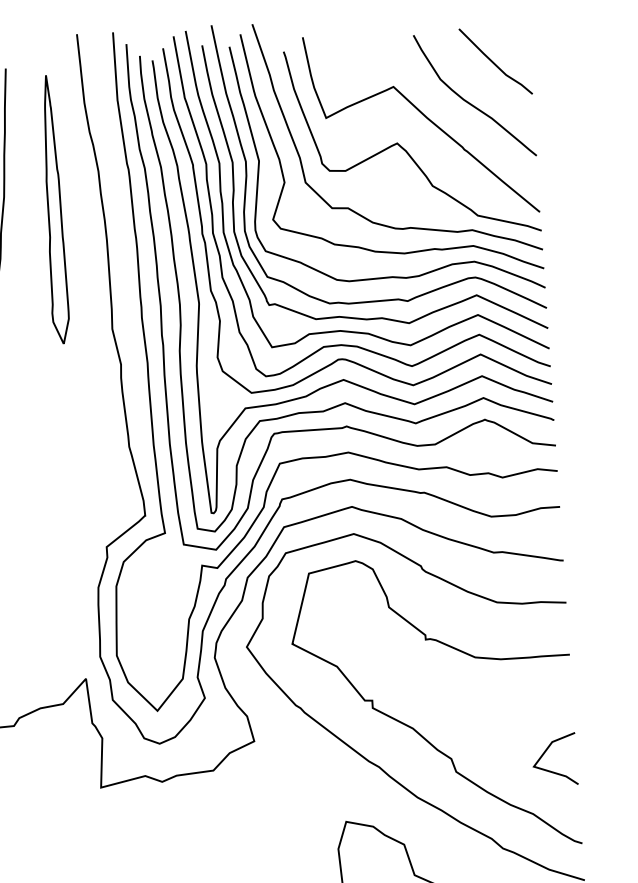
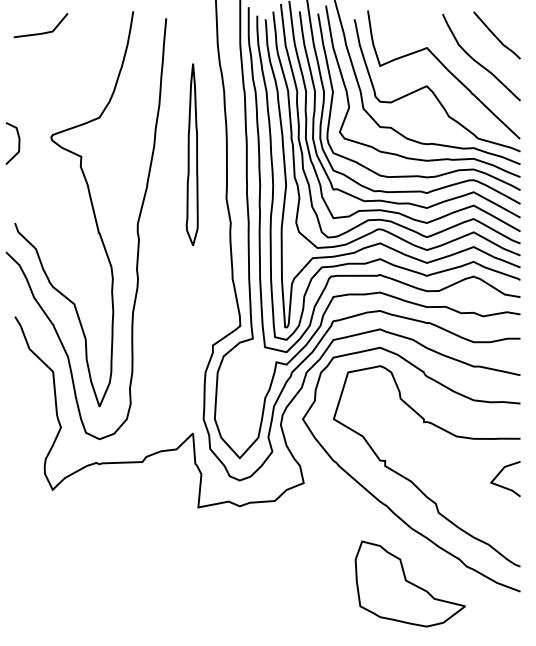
part: (52, 209) -> (191, 154), moved
line: (553, 770) -> (504, 486), moved

